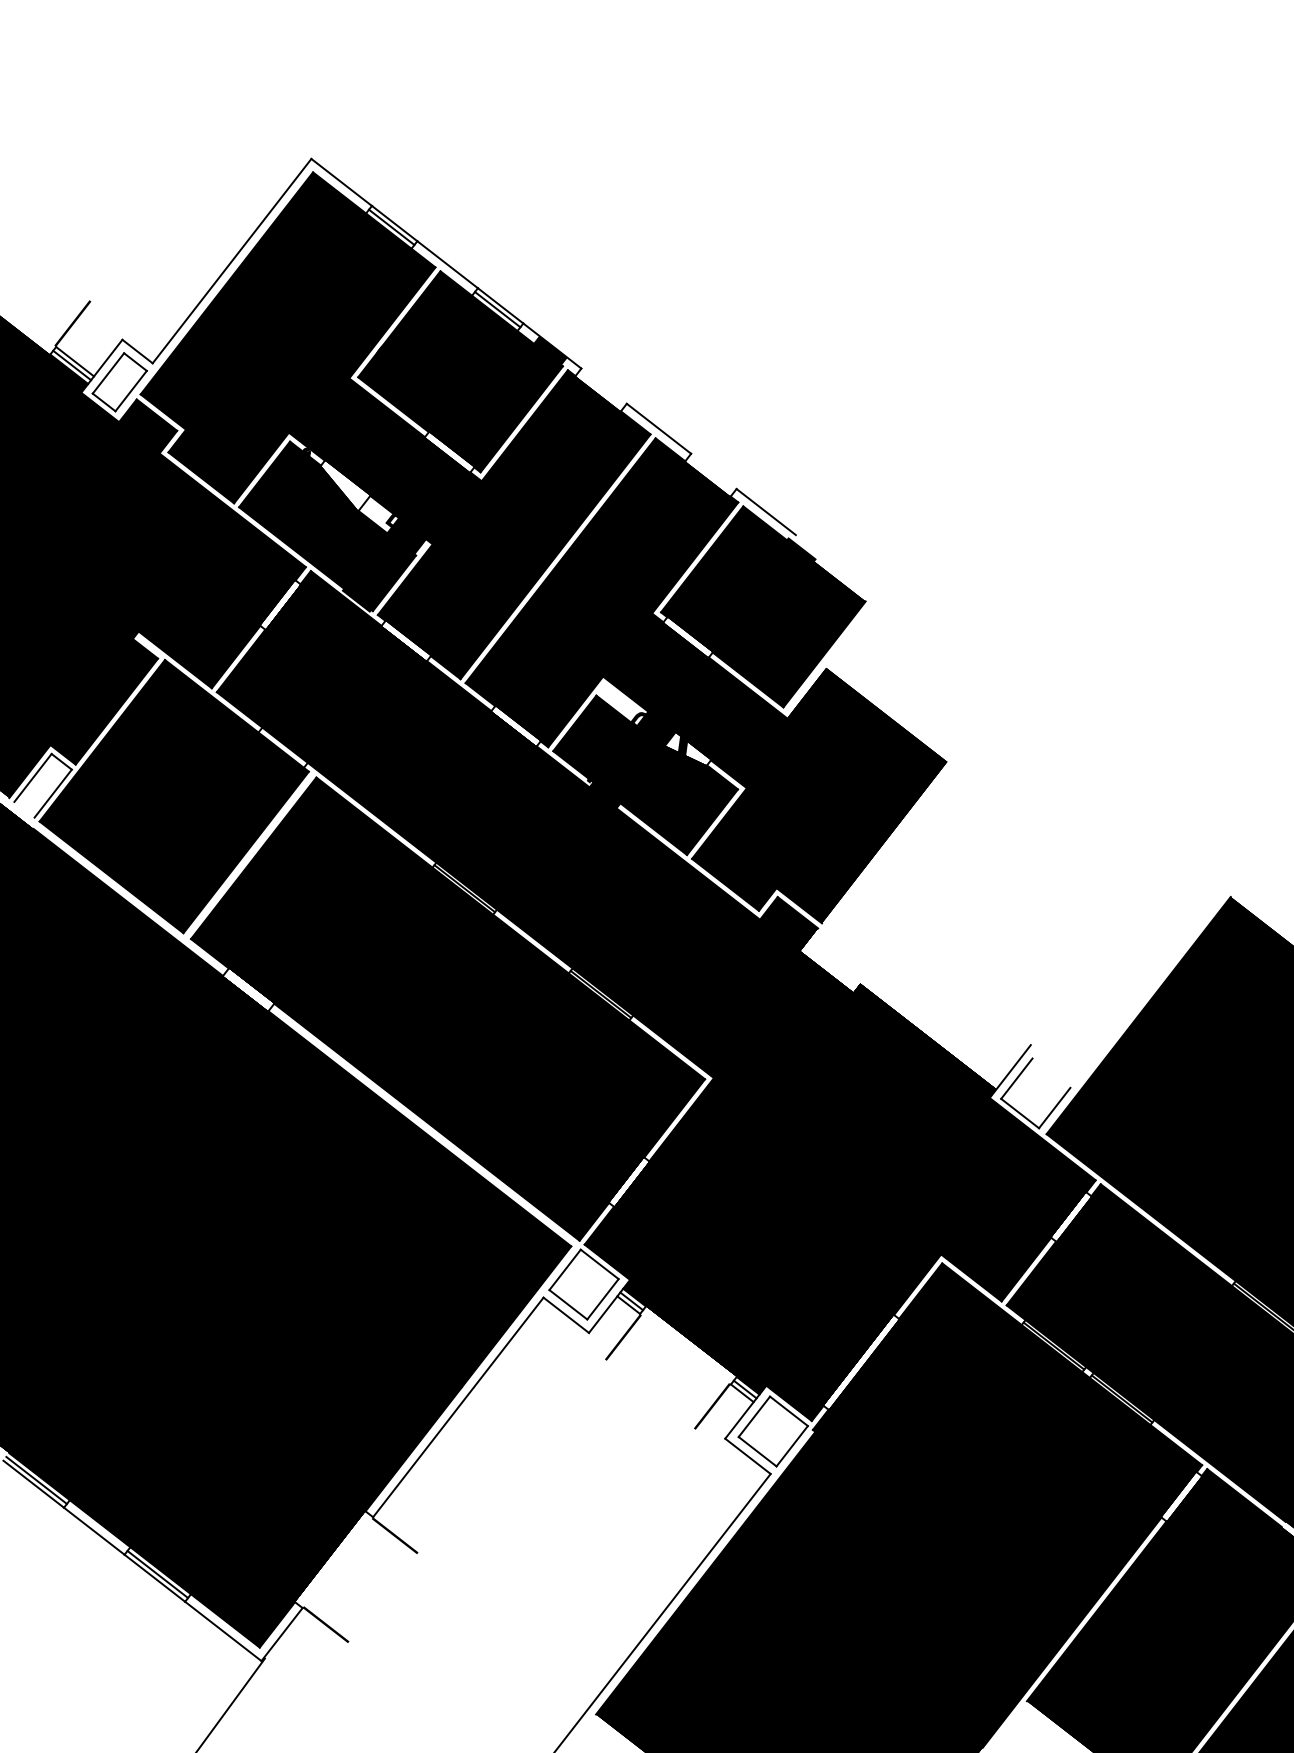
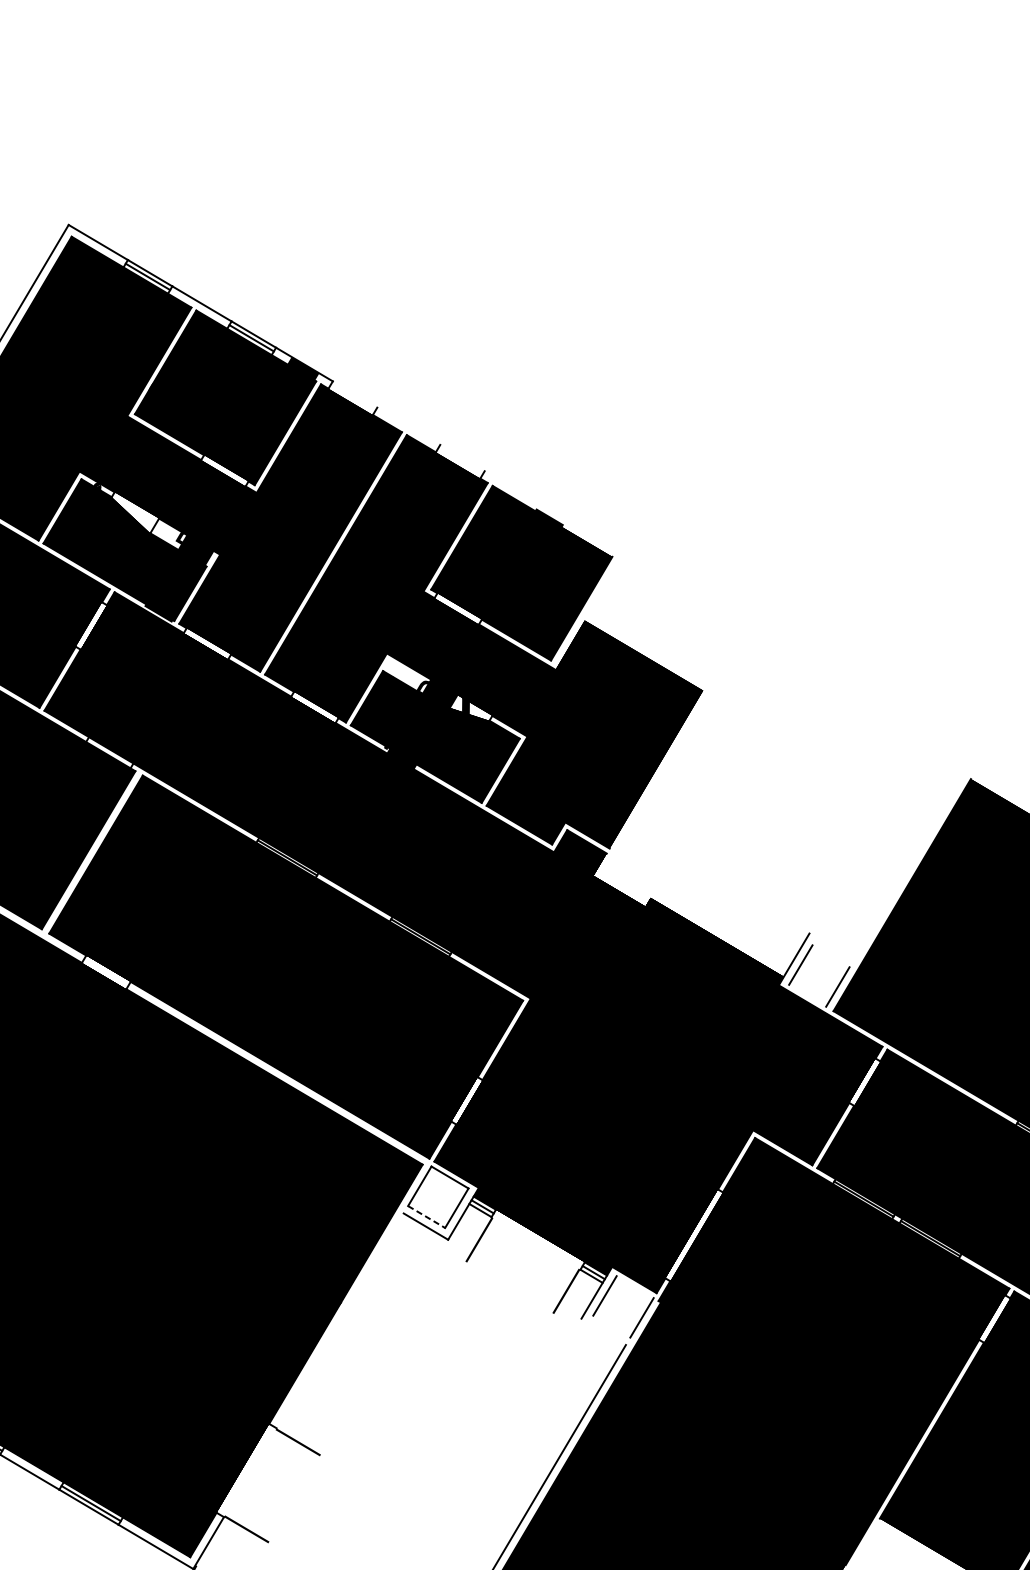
line: (658, 428) -> (408, 426), removed
line: (765, 512) -> (513, 488), removed
line: (1020, 1113) -> (807, 995), removed
line: (568, 1304) -> (426, 1216), solid -> dashed
line: (458, 1407) -> (340, 1320), removed
line: (788, 1411) -> (634, 1287), removed
line: (757, 1451) -> (611, 1326), removed
line: (747, 1455) -> (603, 1331), removed

